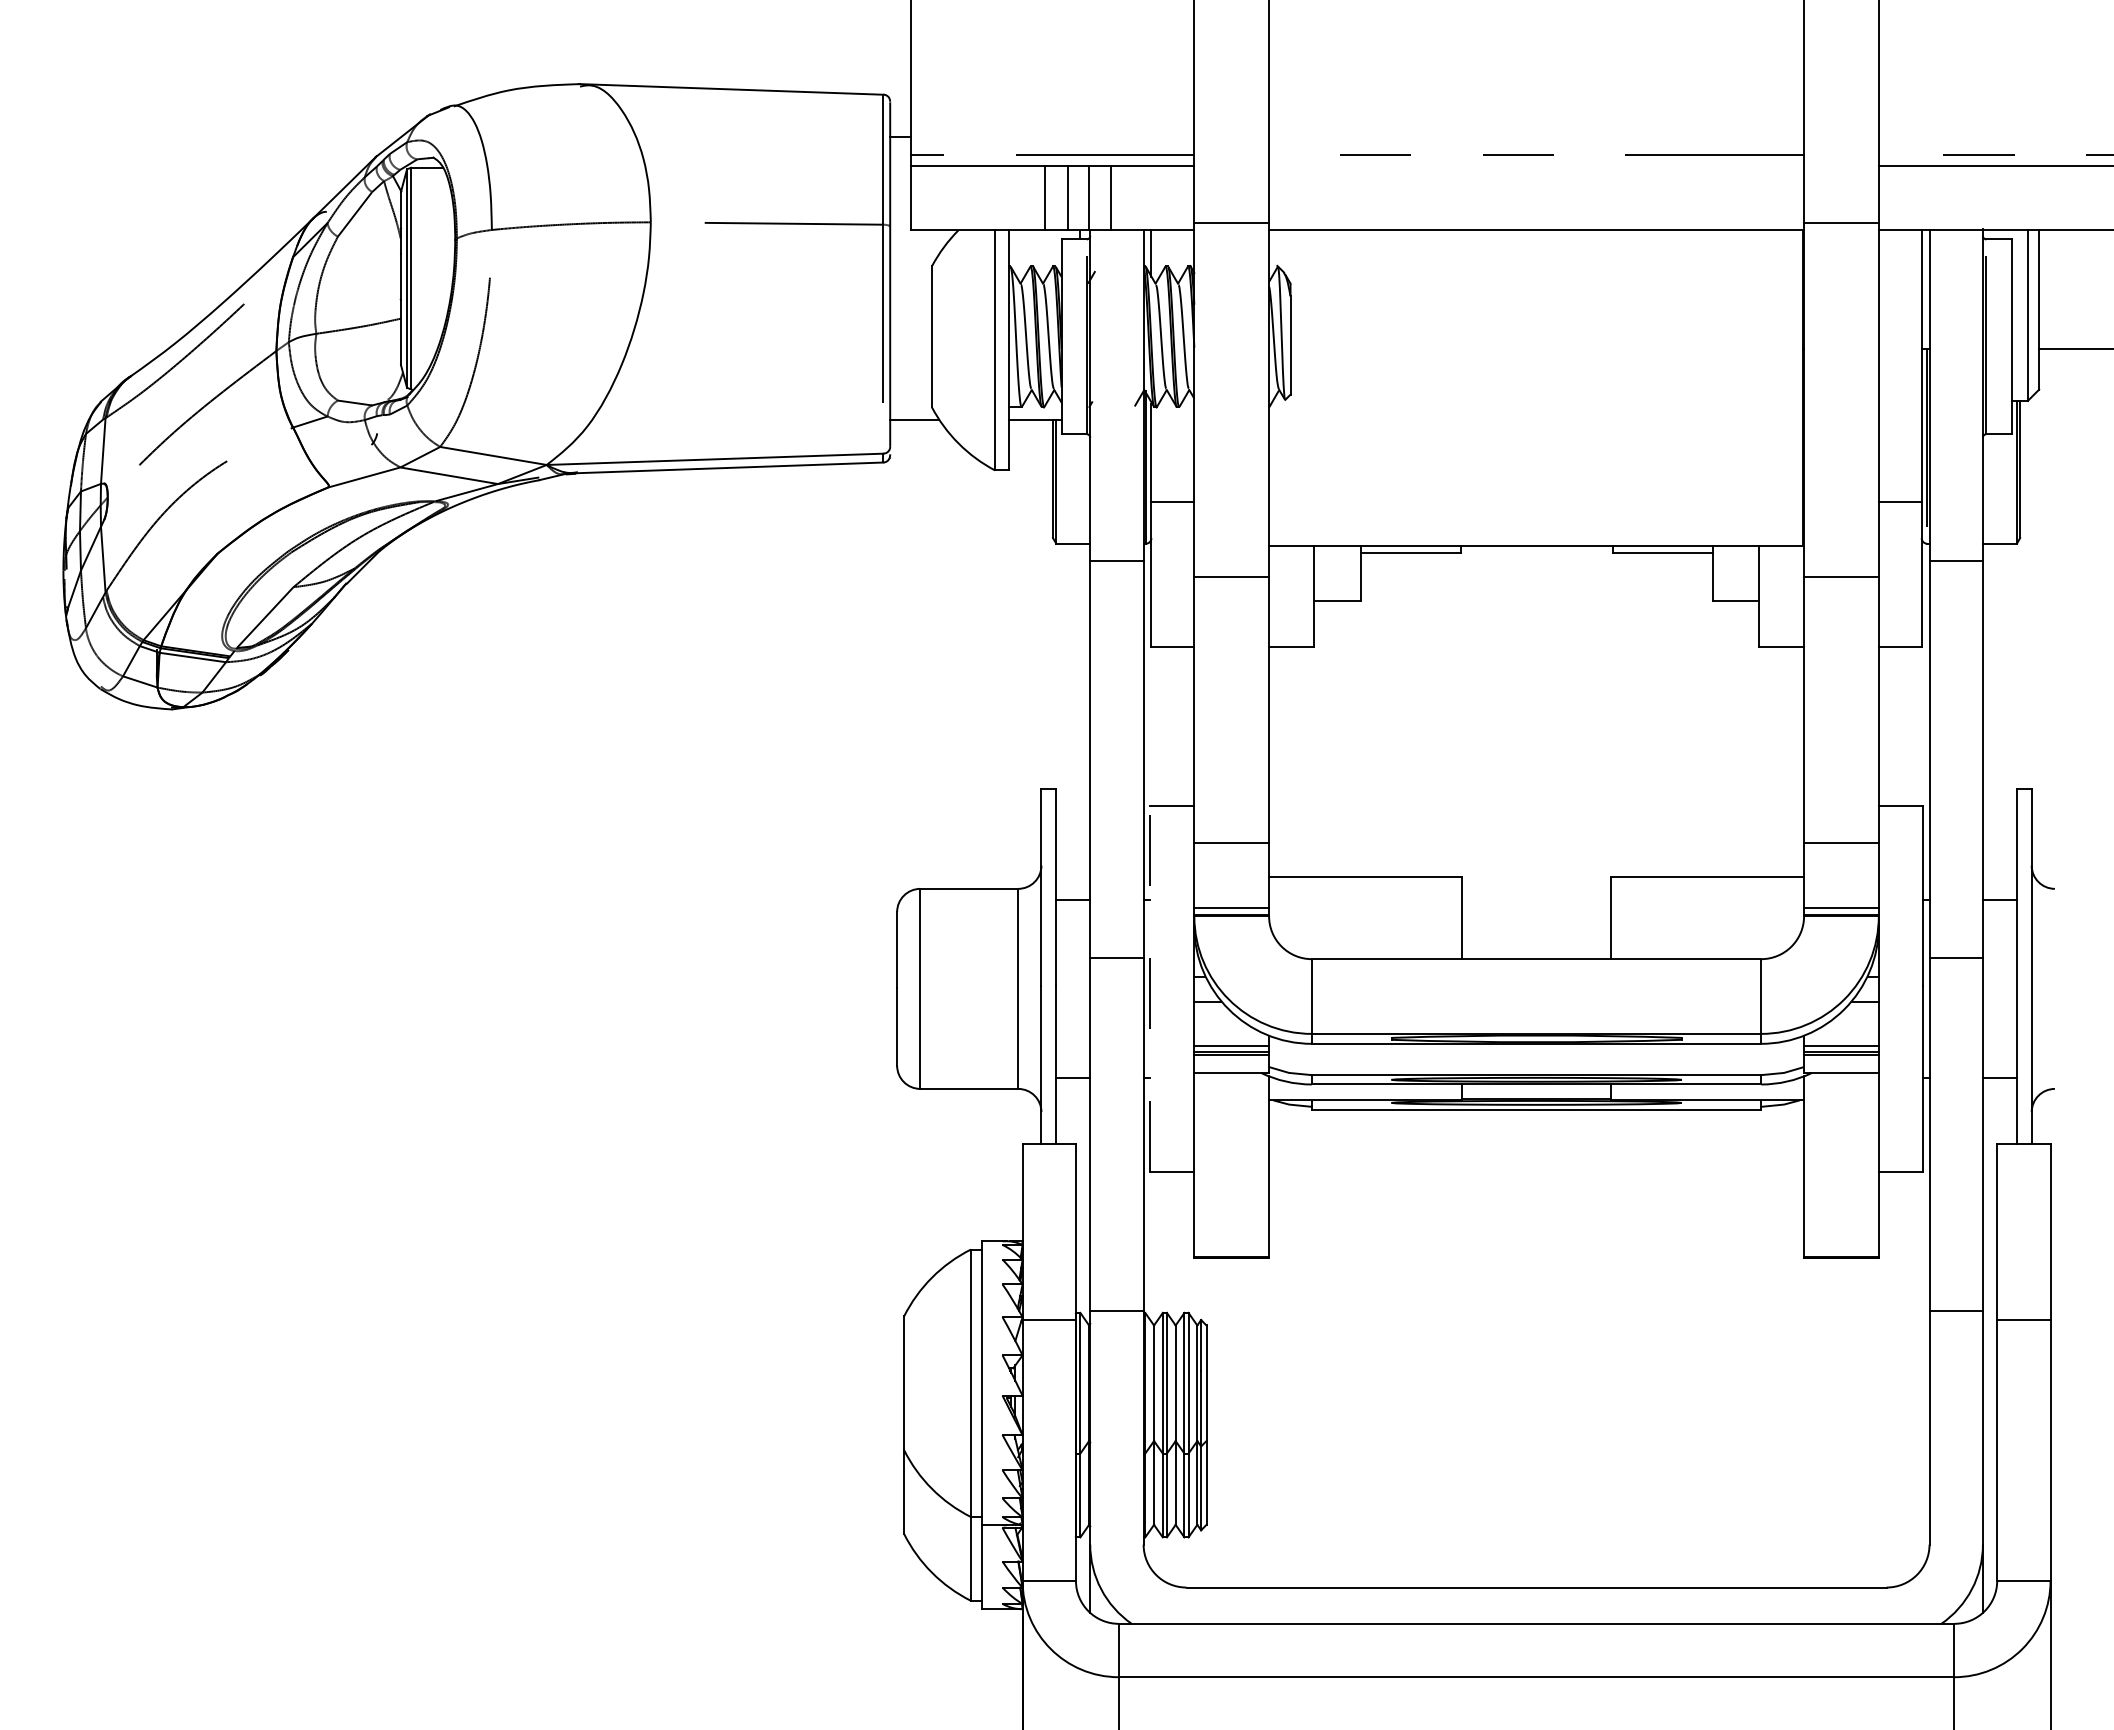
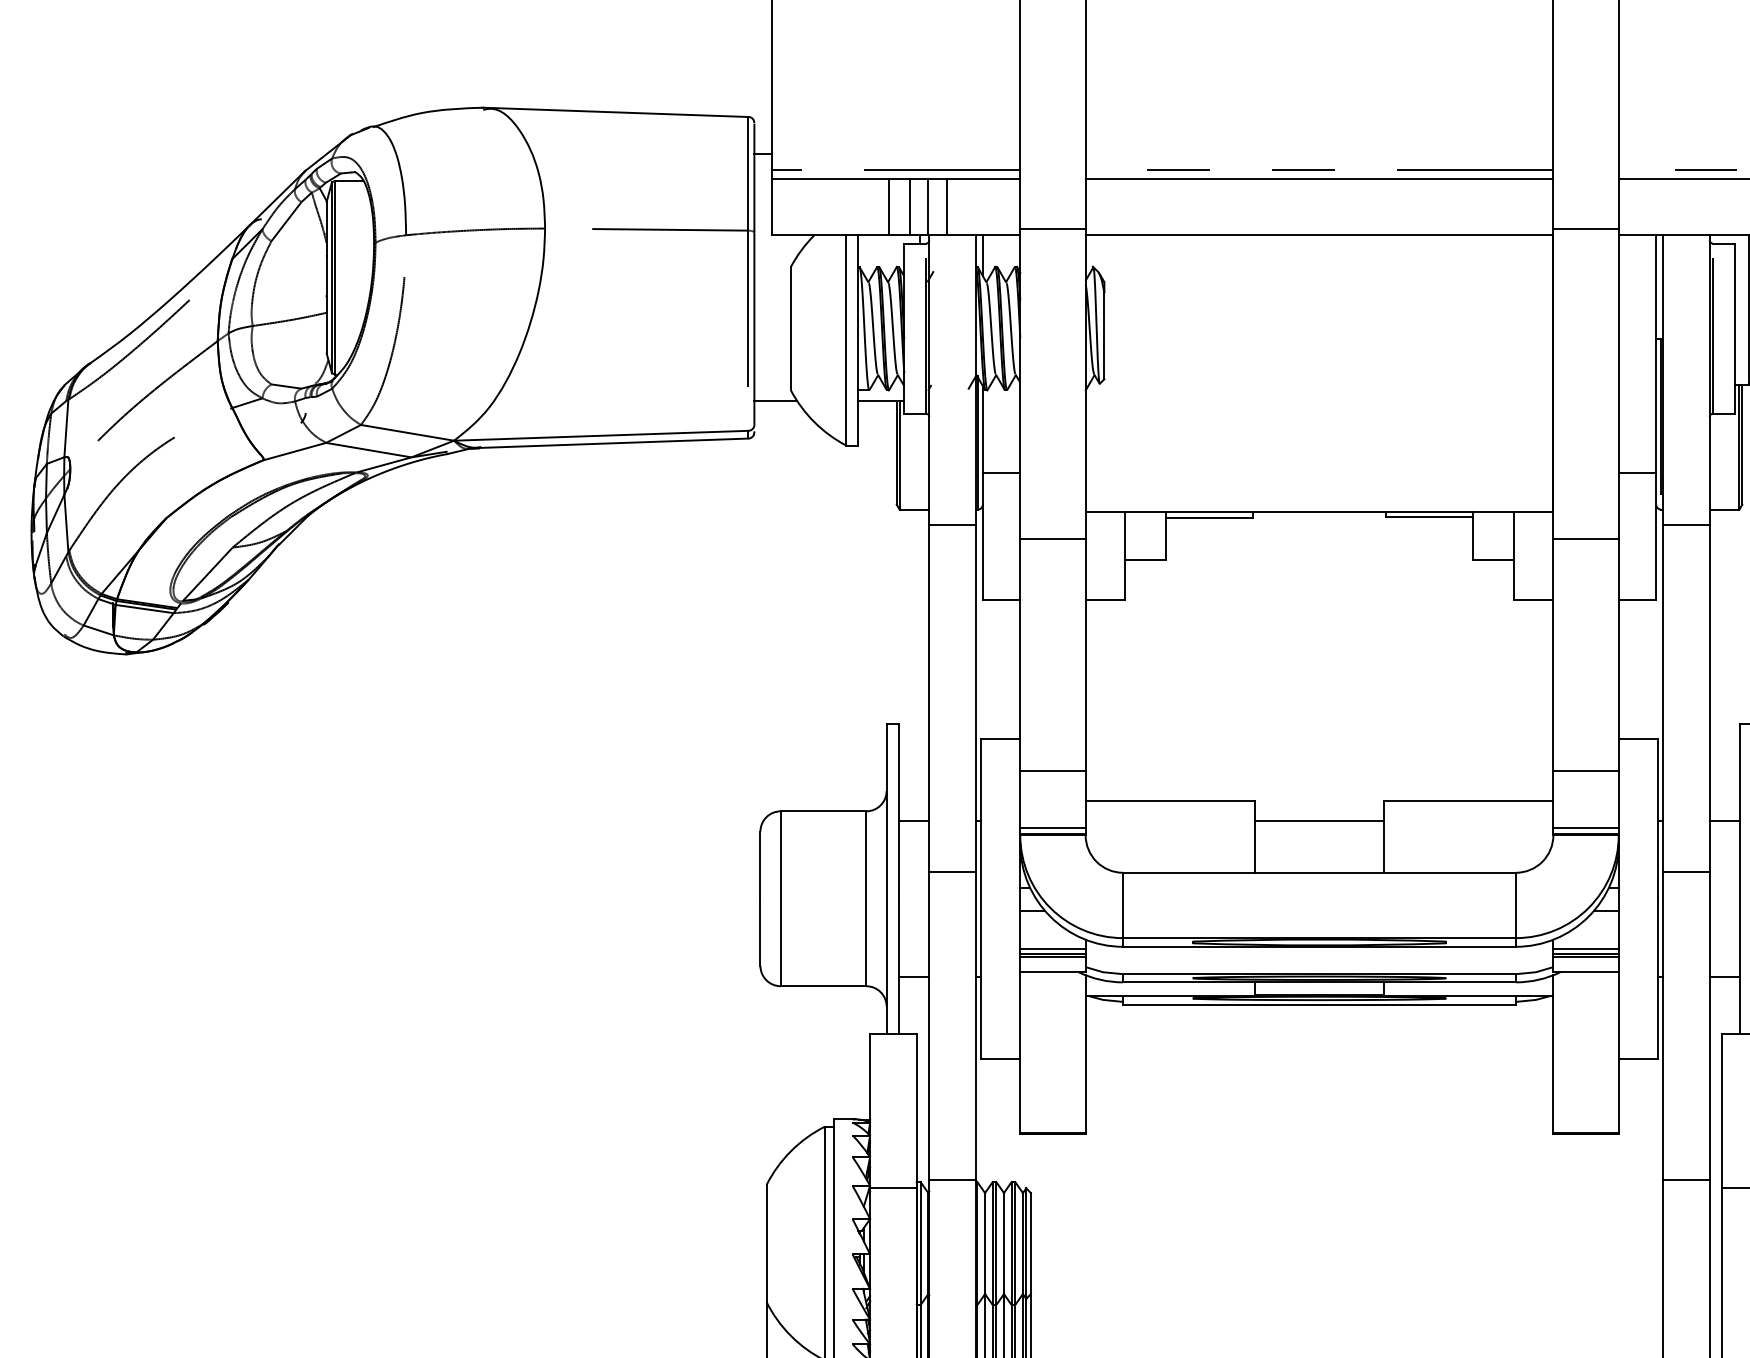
line: (1536, 166) -> (1319, 179), added
line: (1536, 899) -> (1319, 820), added
line: (1149, 988) -> (981, 898), dashed -> solid

